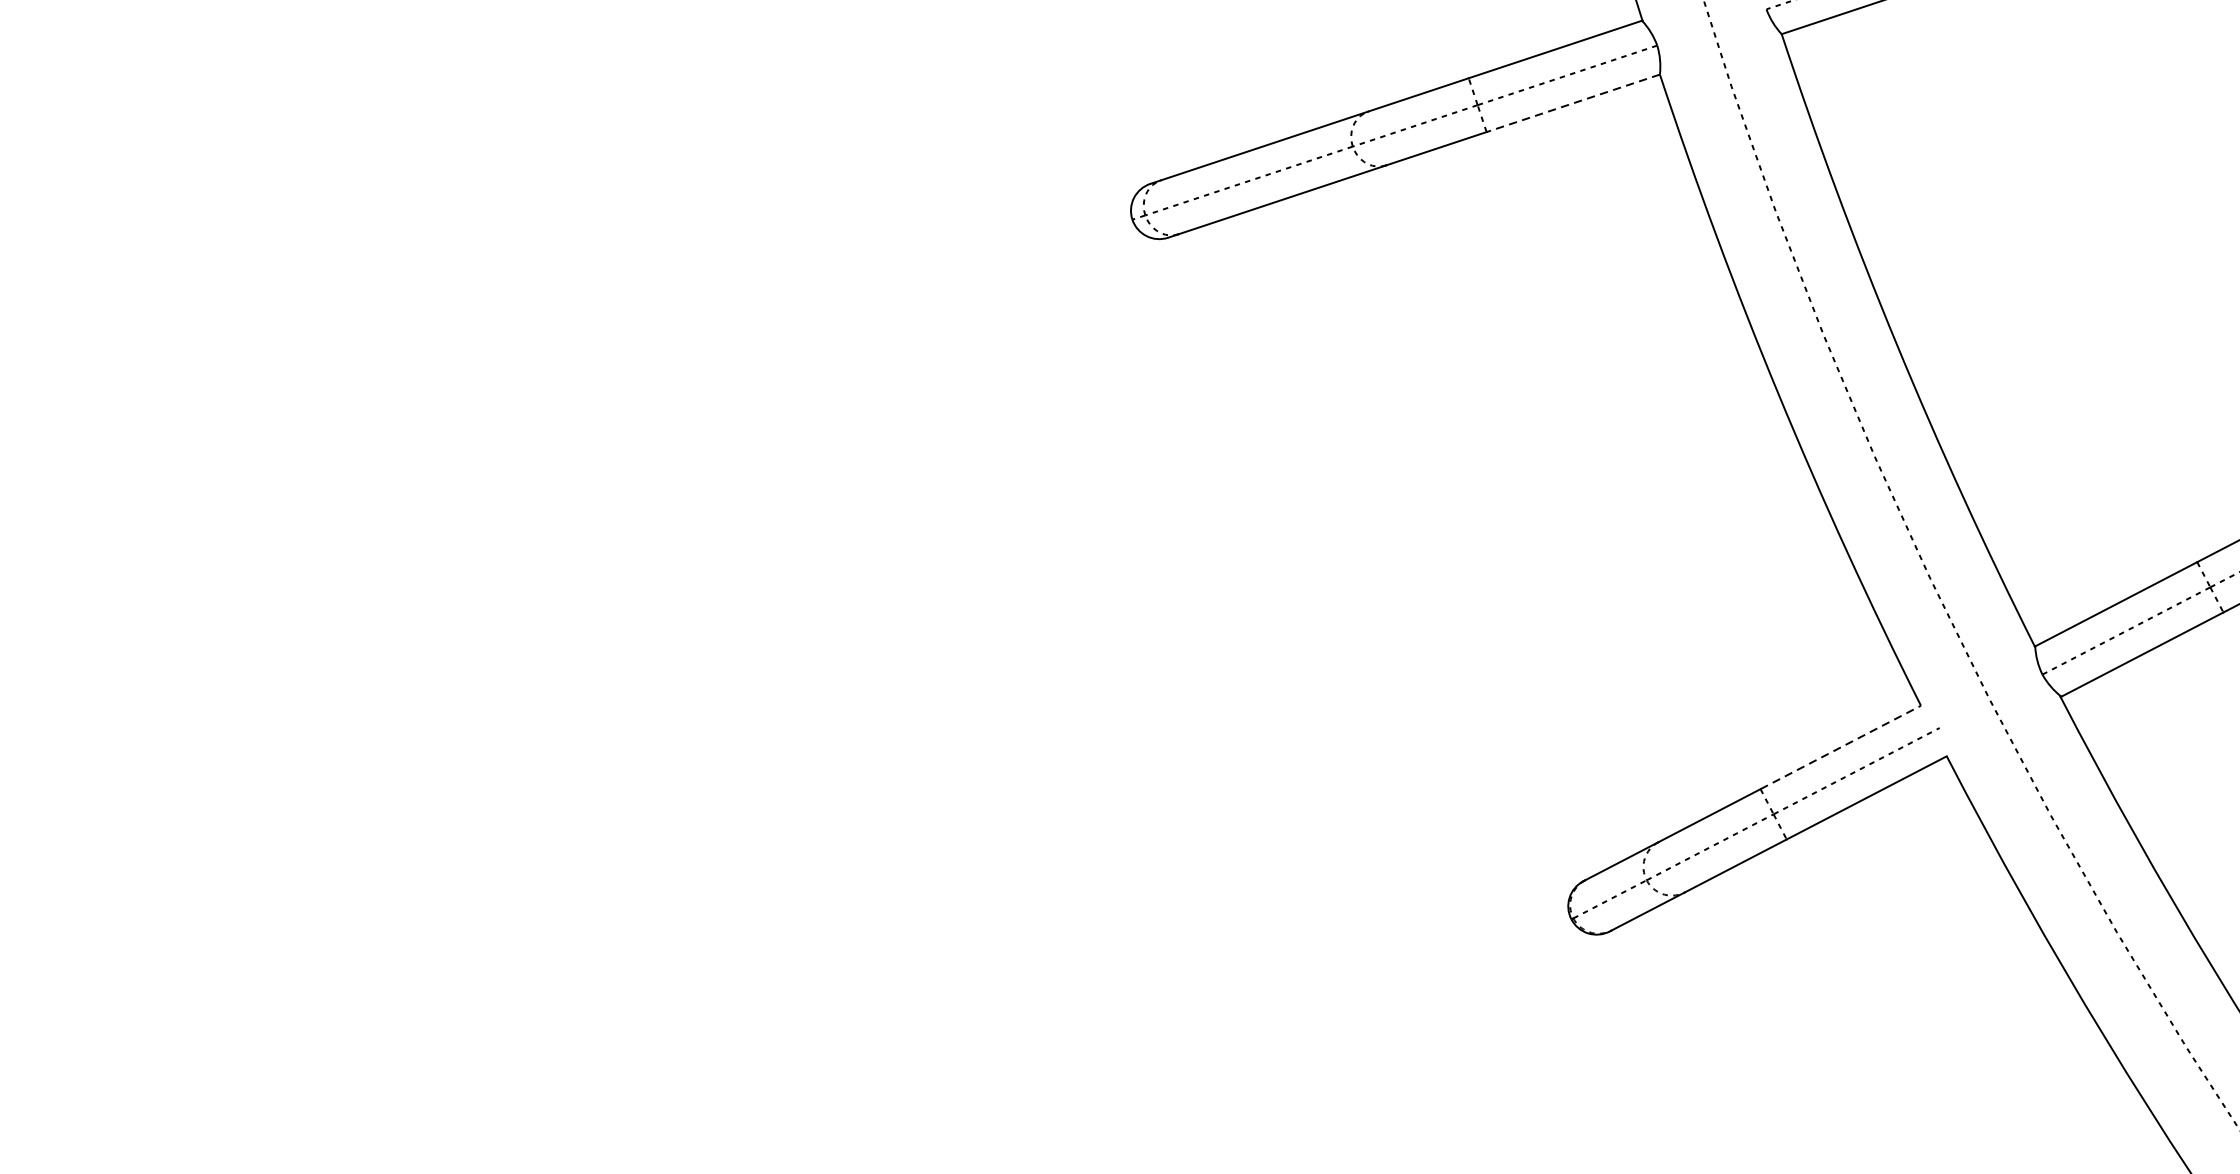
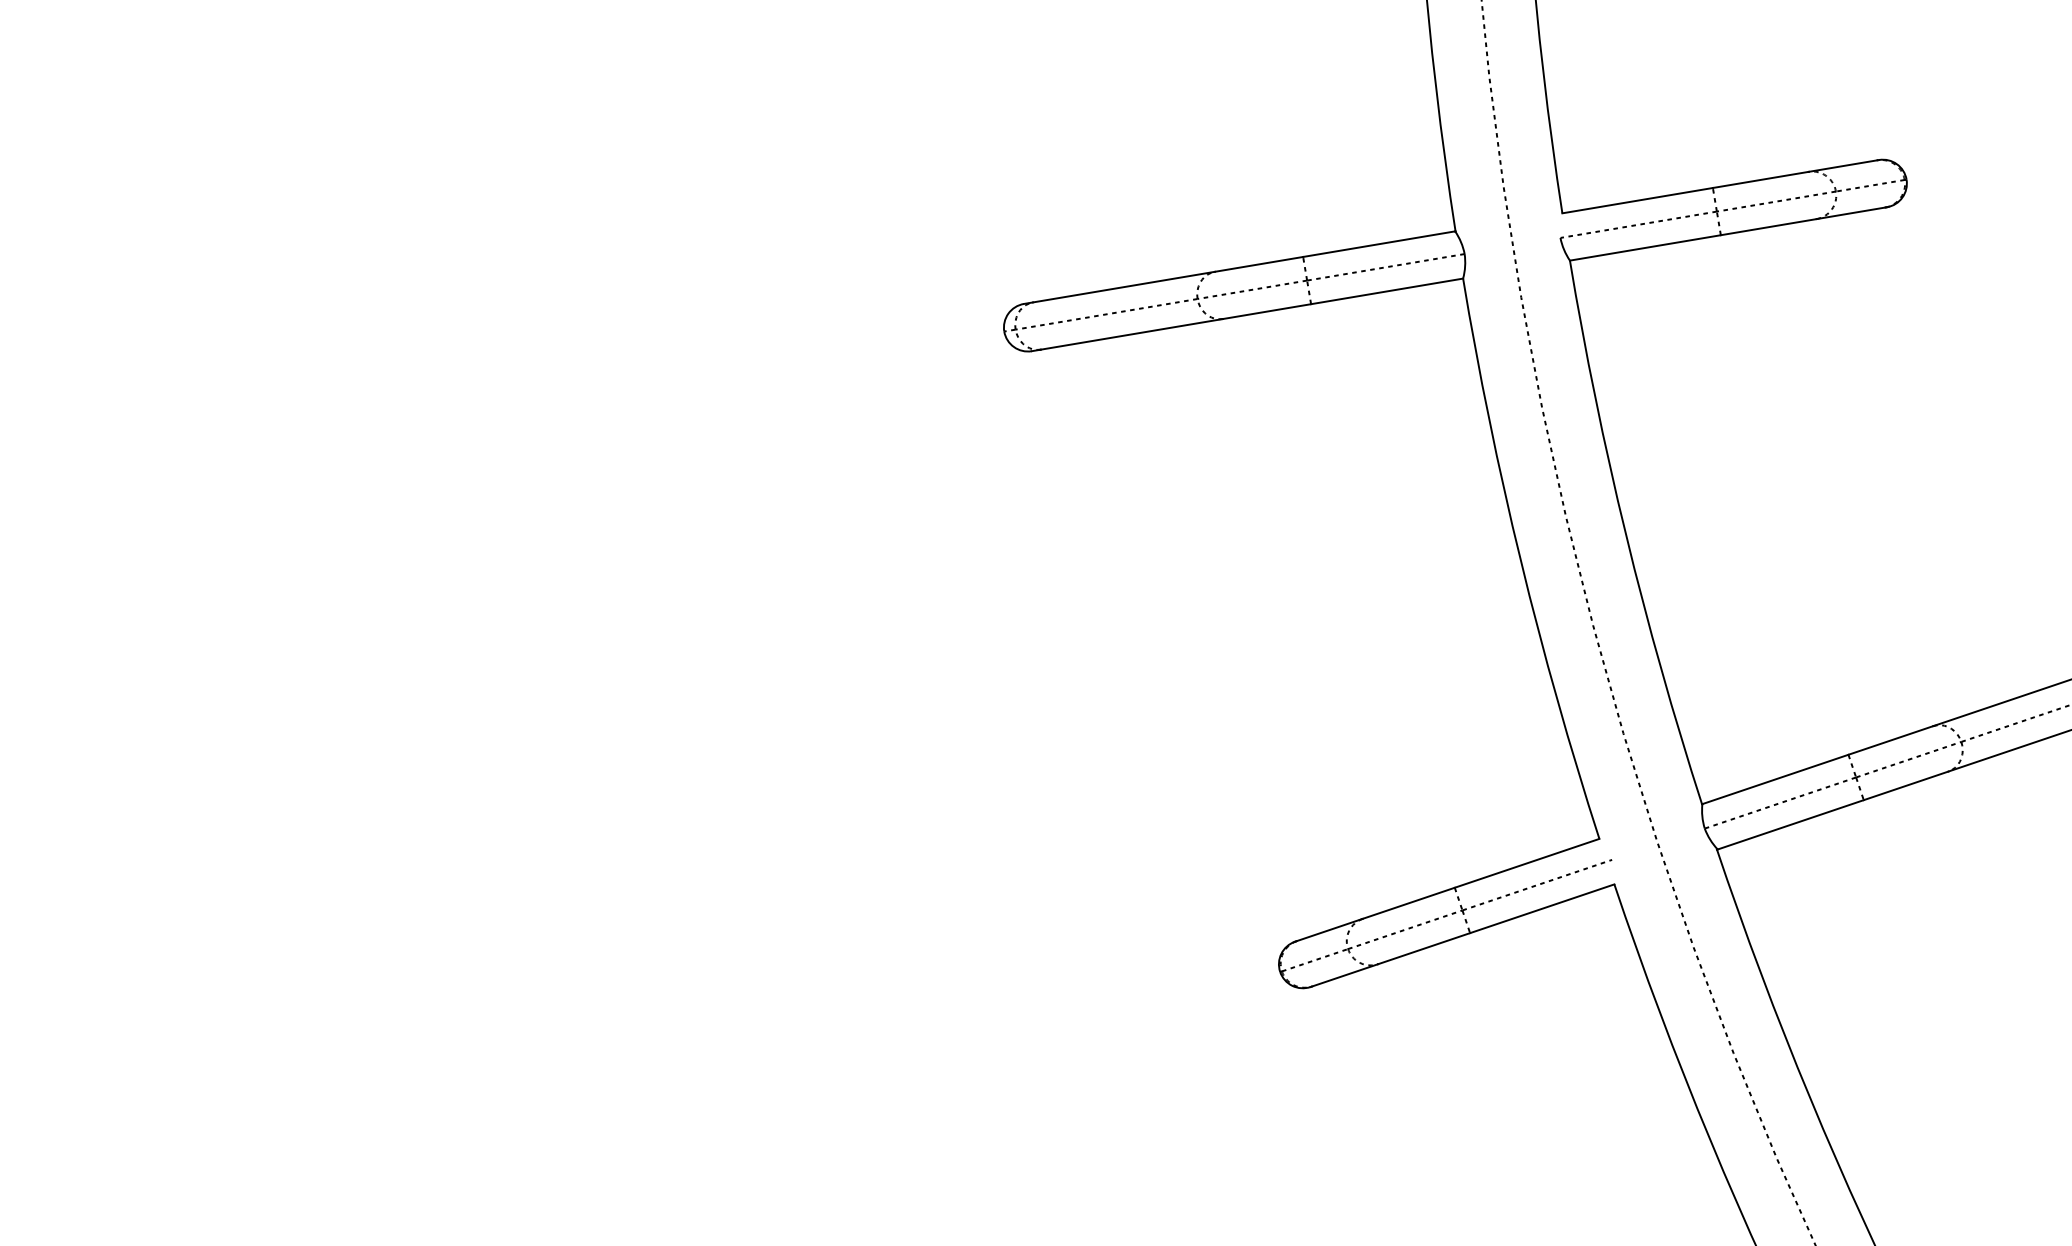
line: (1572, 103) -> (1386, 291), dashed -> solid
line: (1841, 747) -> (1527, 863), dashed -> solid

